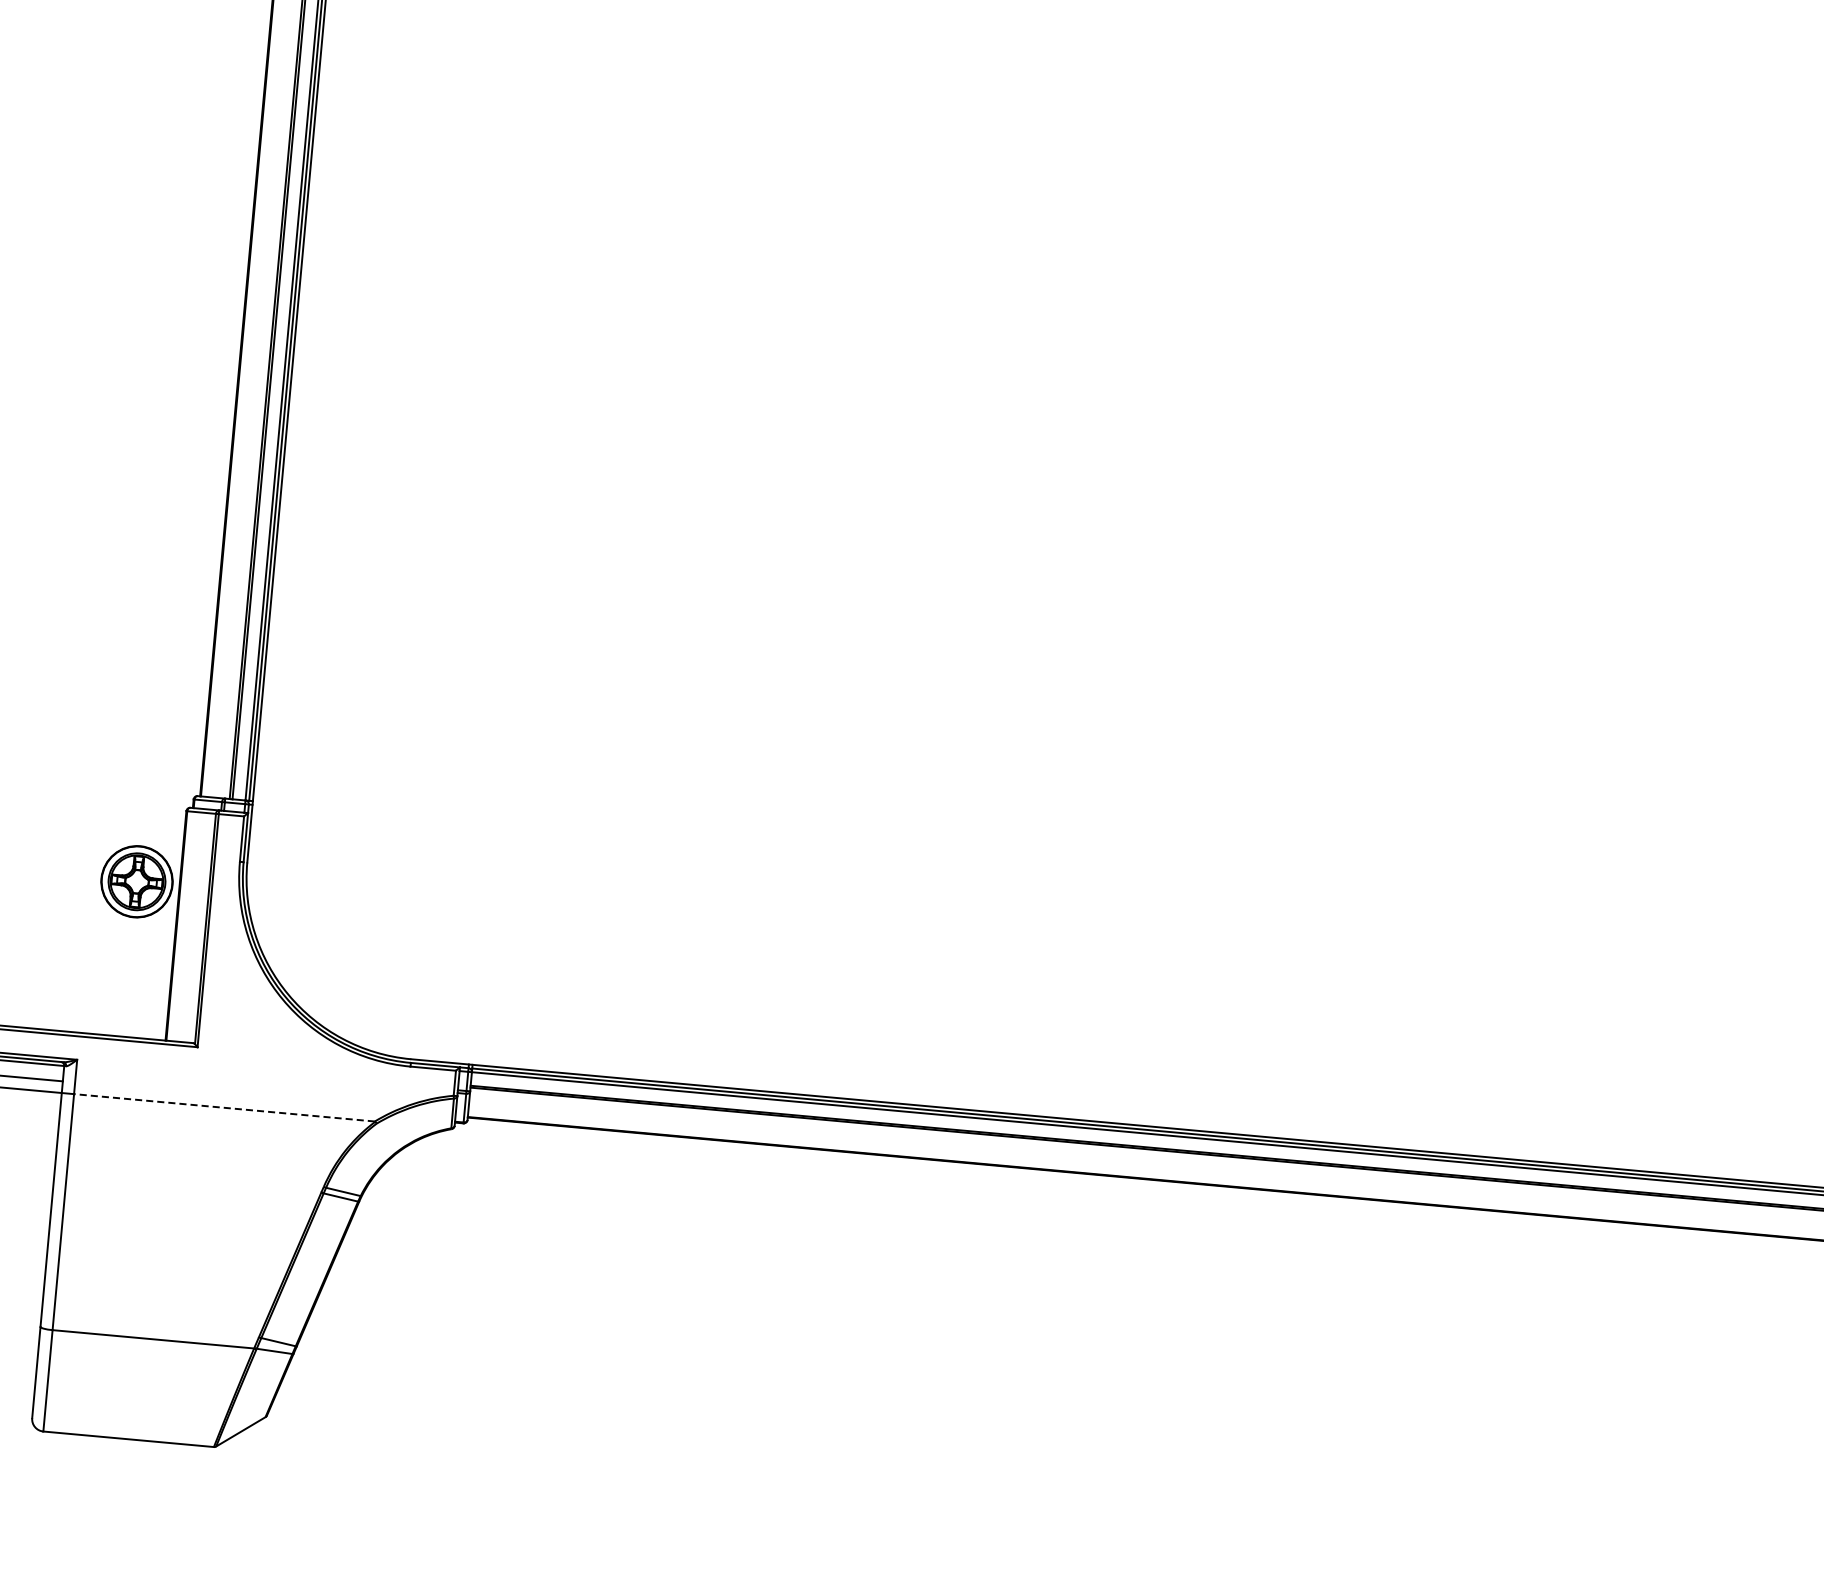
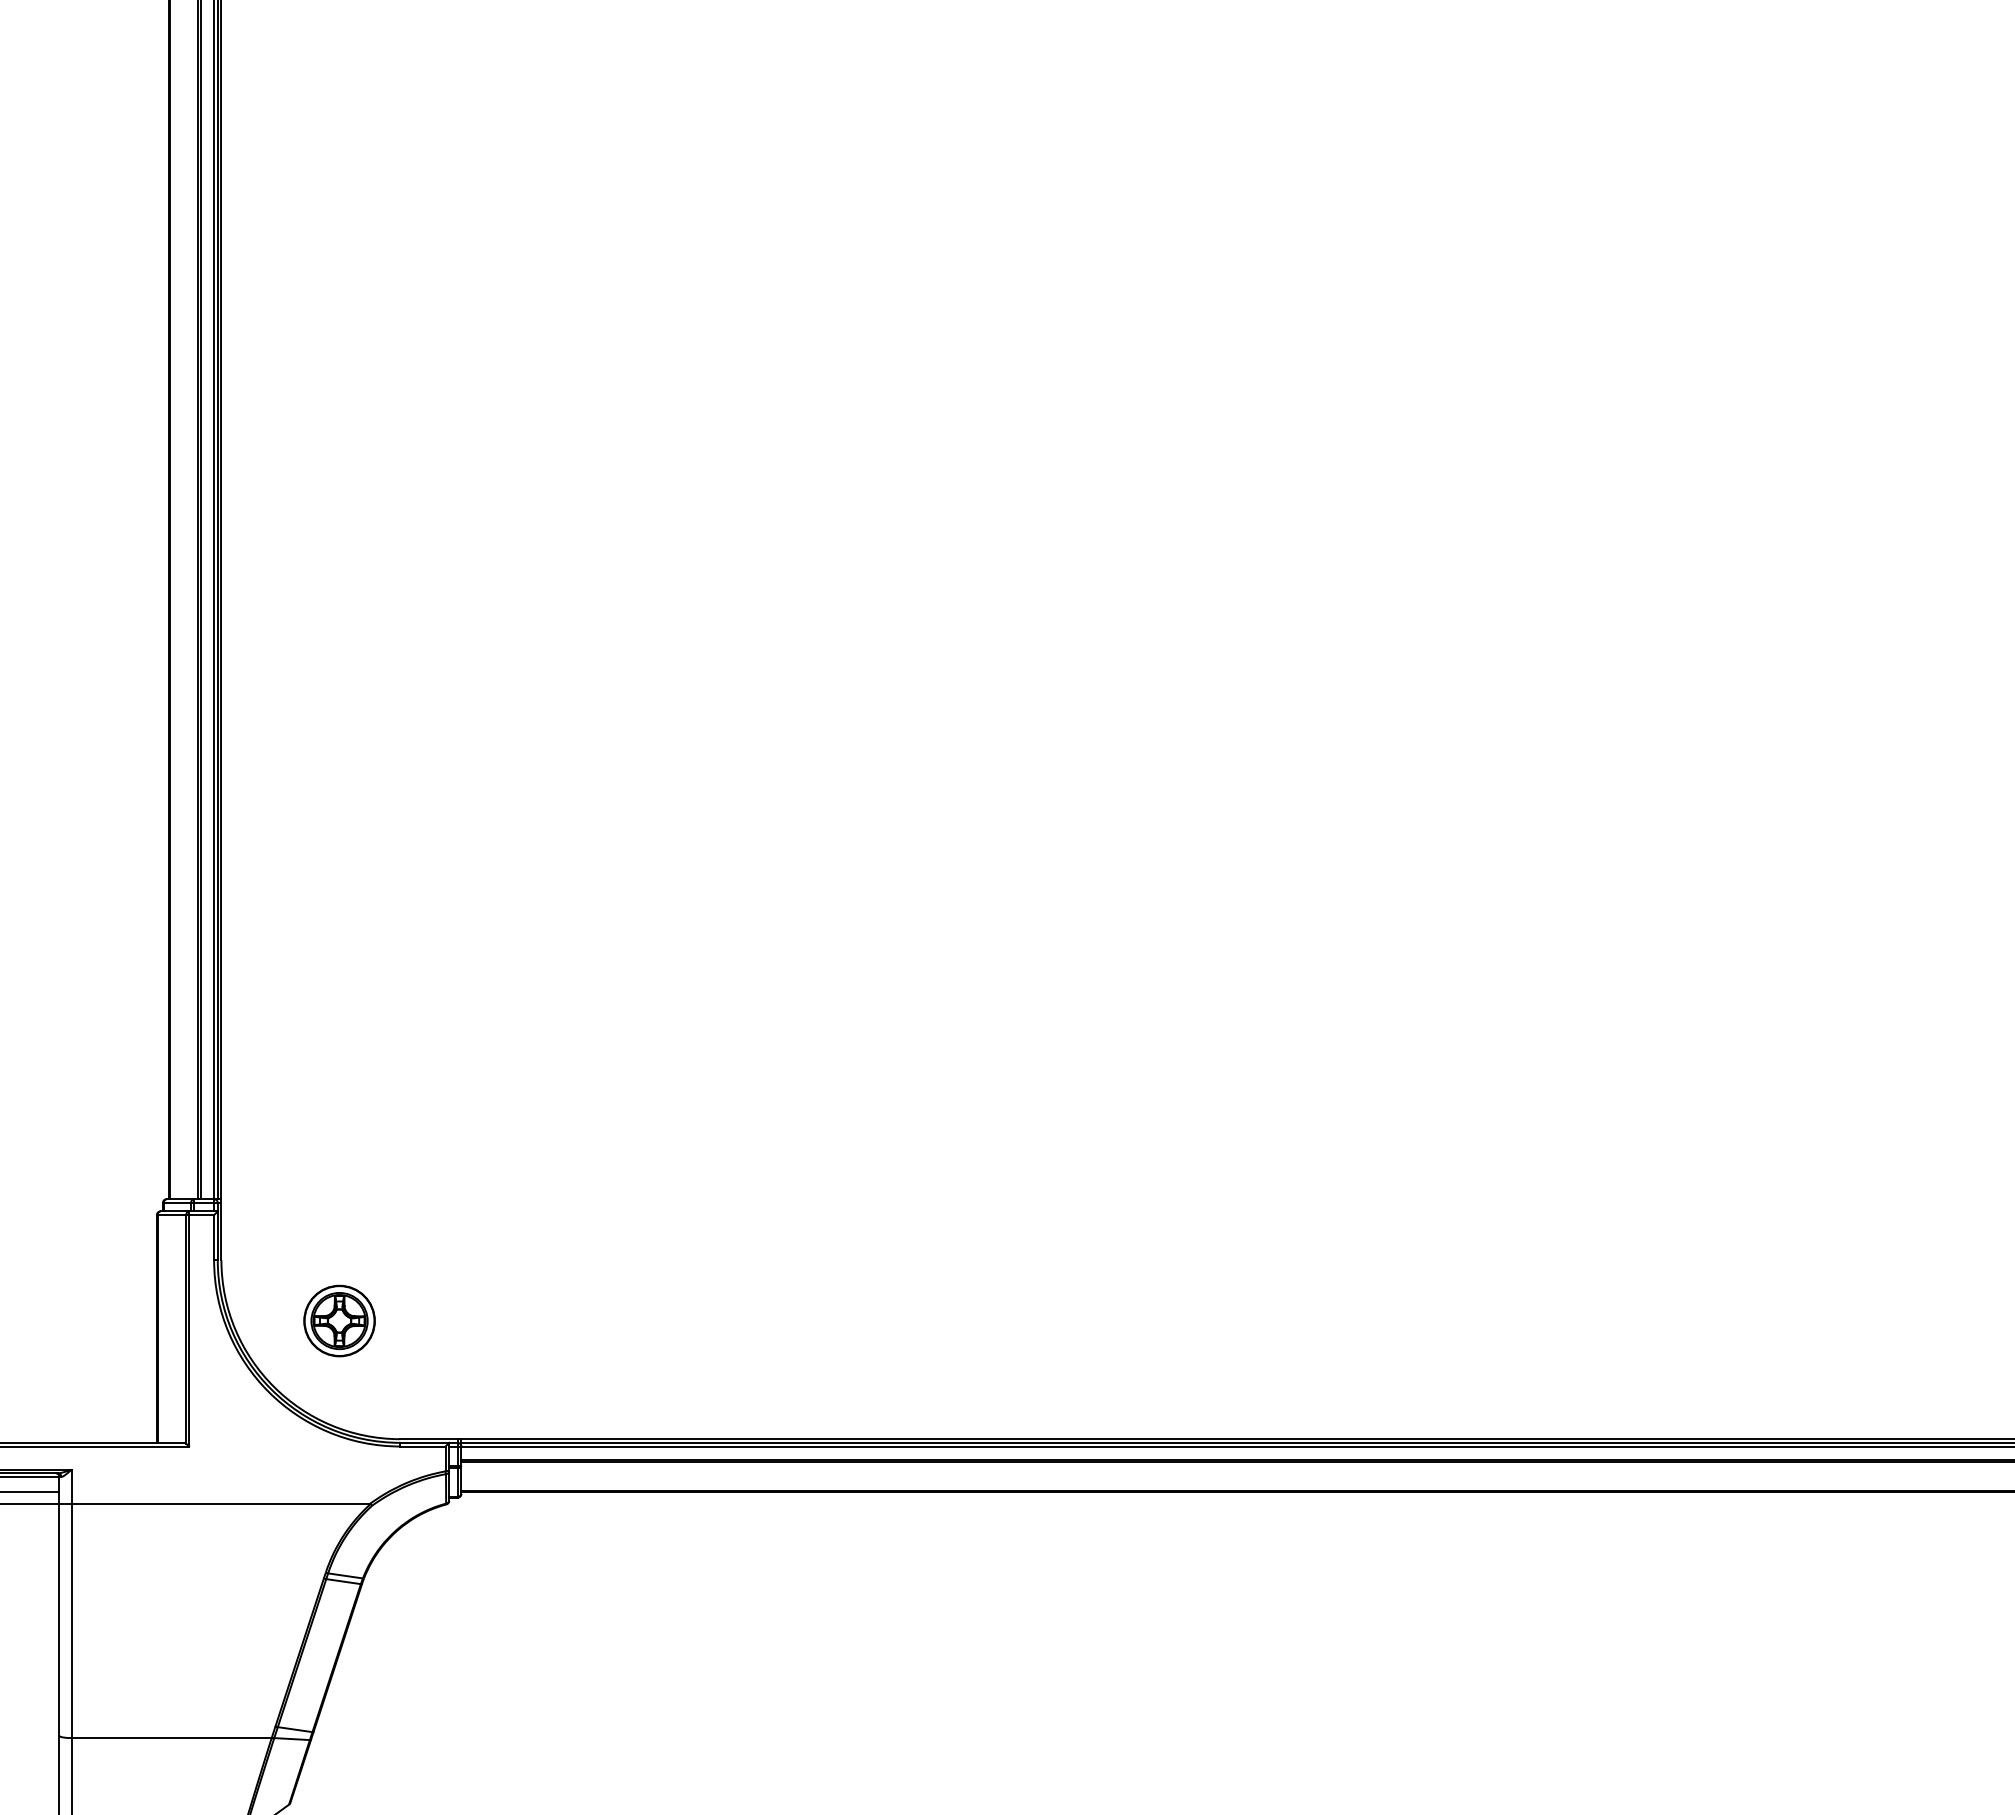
part: (137, 881) -> (339, 1320), moved
line: (224, 1107) -> (220, 1503), dashed -> solid

